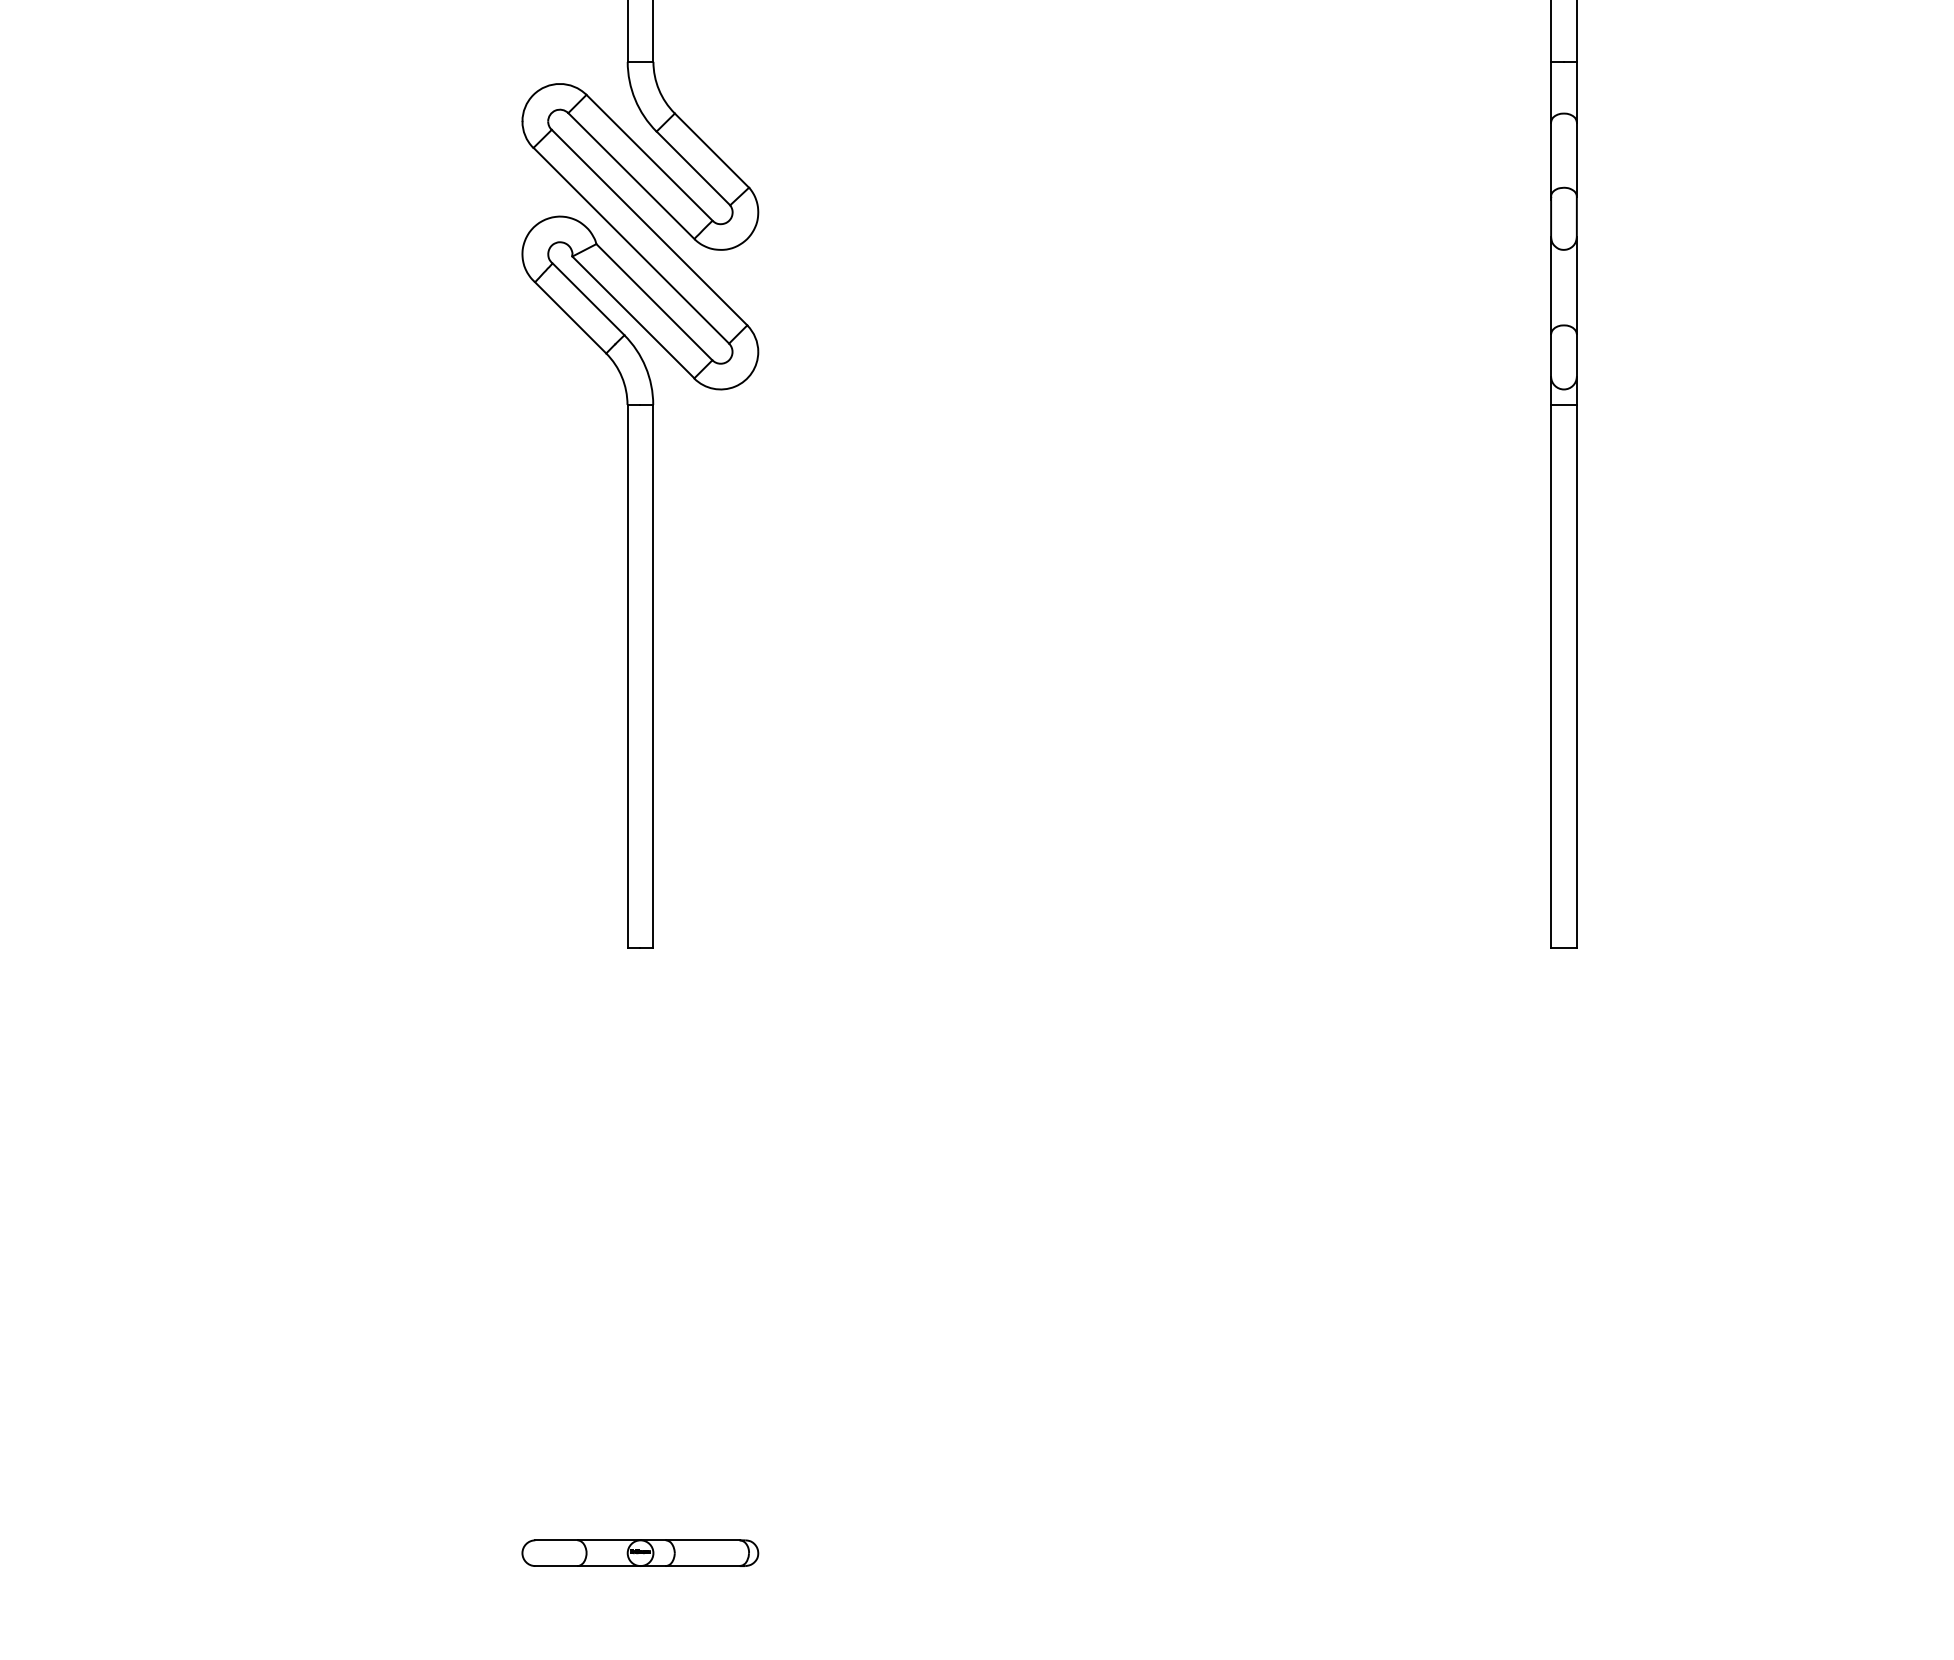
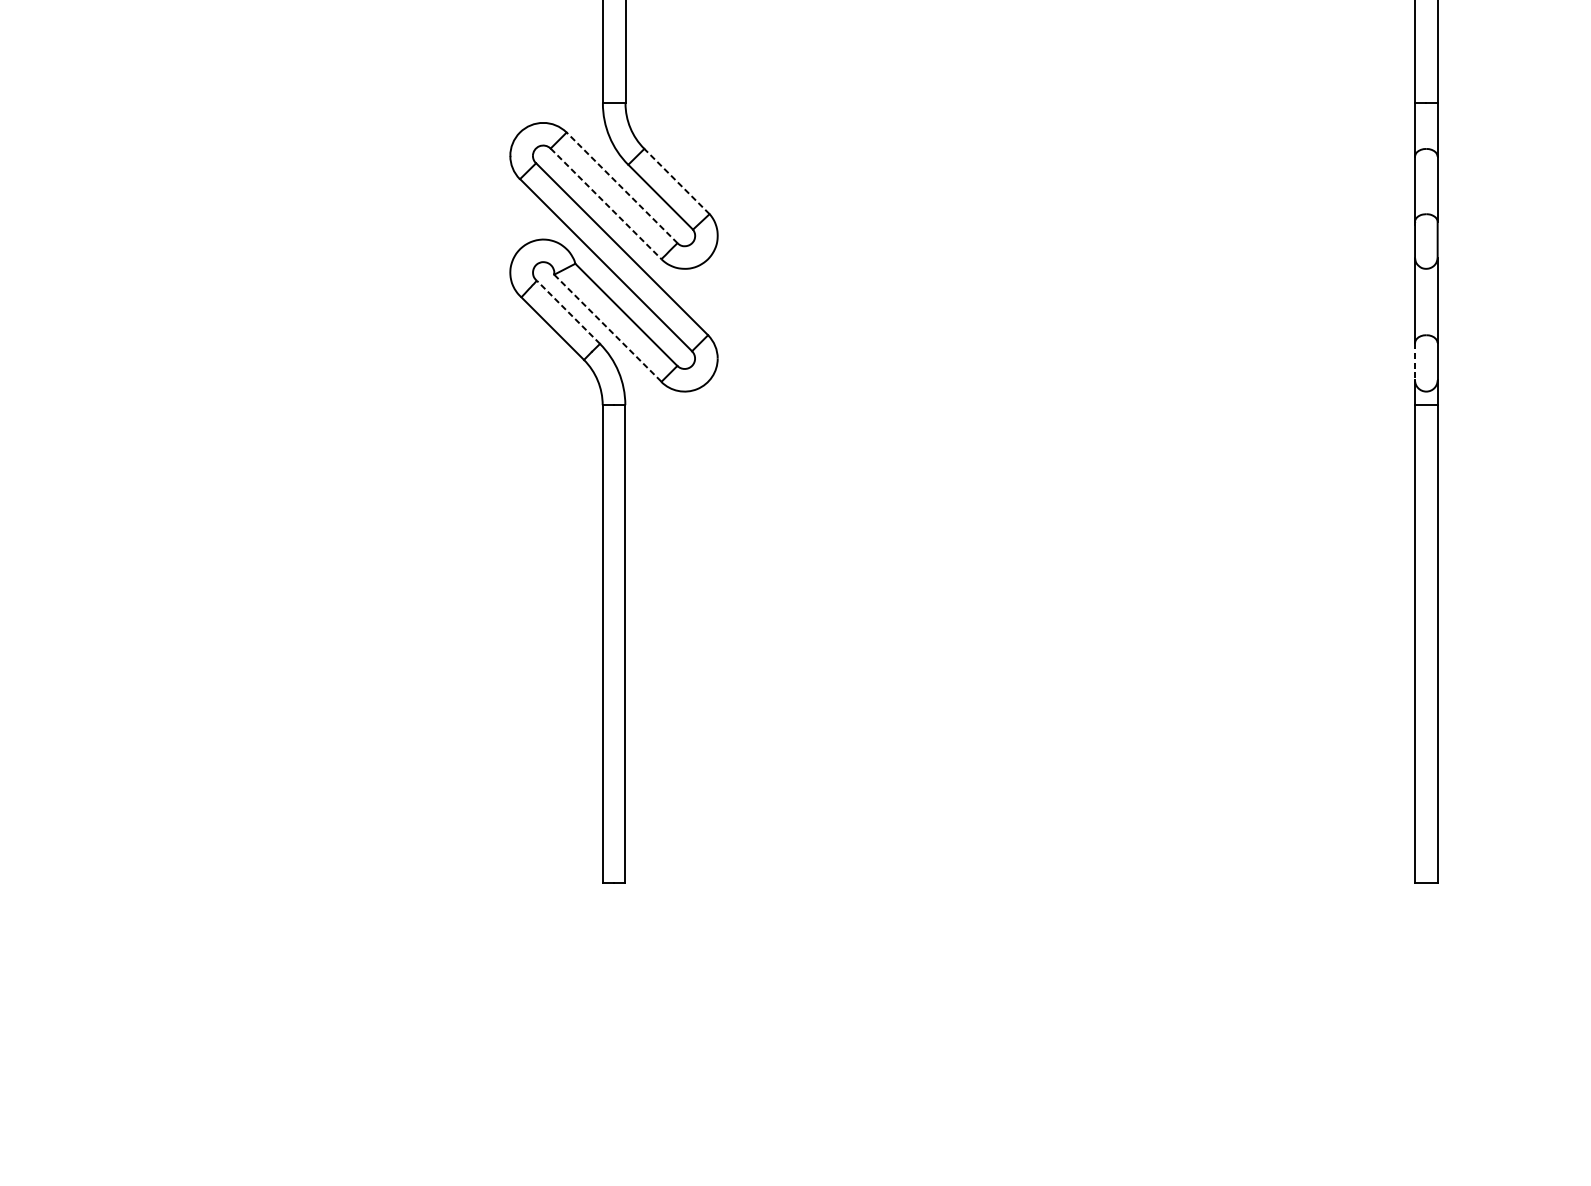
line: (711, 150) -> (676, 181), solid -> dashed
line: (649, 157) -> (622, 187), solid -> dashed
line: (631, 176) -> (606, 204), solid -> dashed
line: (588, 299) -> (568, 312), solid -> dashed
line: (633, 317) -> (607, 328), solid -> dashed
line: (1551, 356) -> (1415, 362), solid -> dashed

